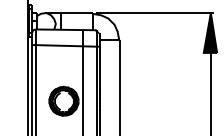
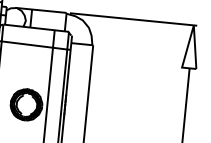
fill: (210, 32) -> (191, 46), removed

